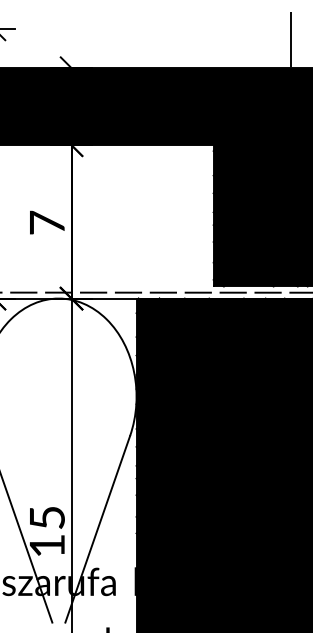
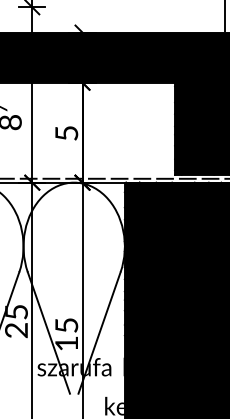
text: (46, 221) -> (66, 132), 7 -> 5

